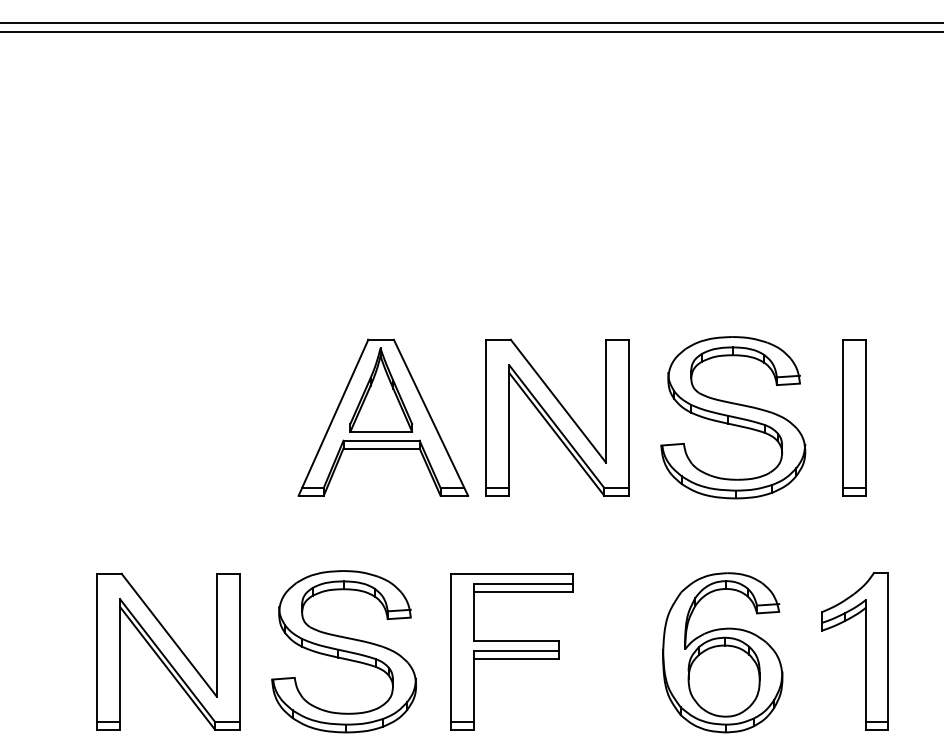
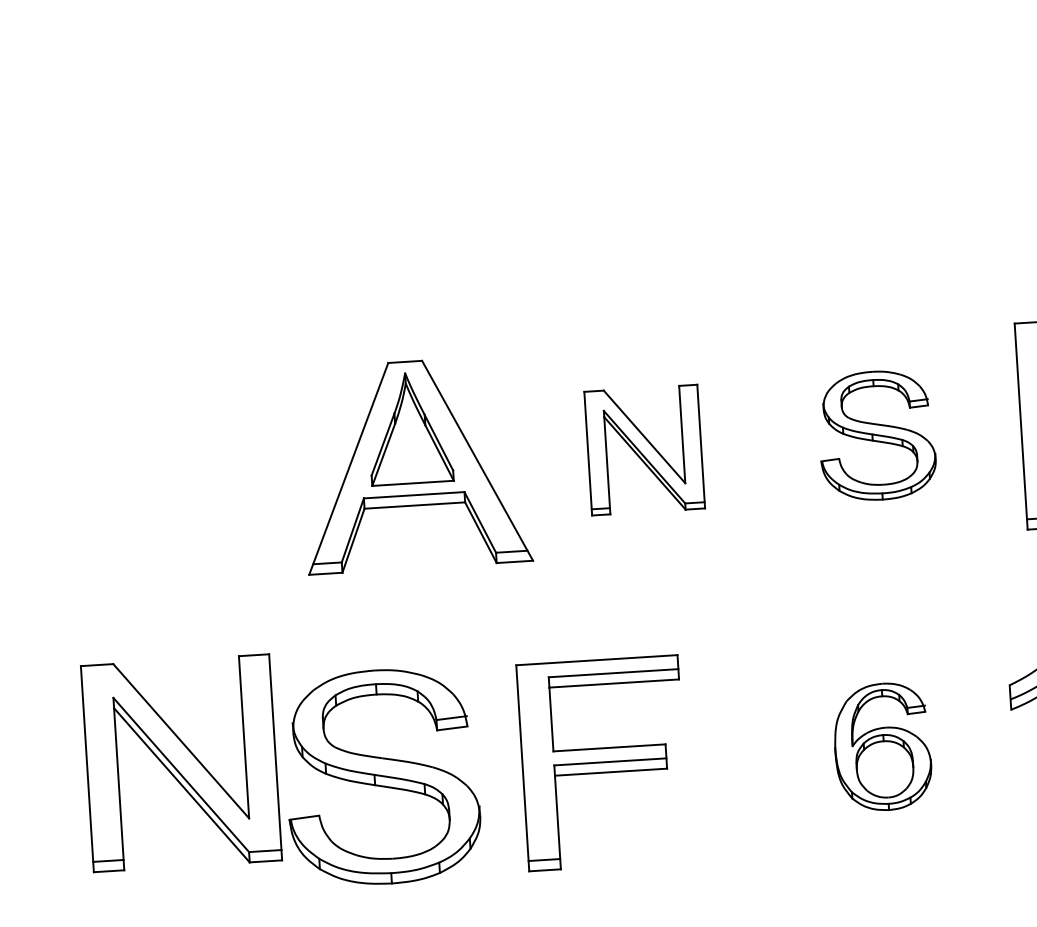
part: (557, 417) -> (644, 449), size x0.6
part: (733, 417) -> (877, 435), size x0.6
part: (168, 651) -> (181, 762), moved
part: (722, 652) -> (882, 746), size x0.6

